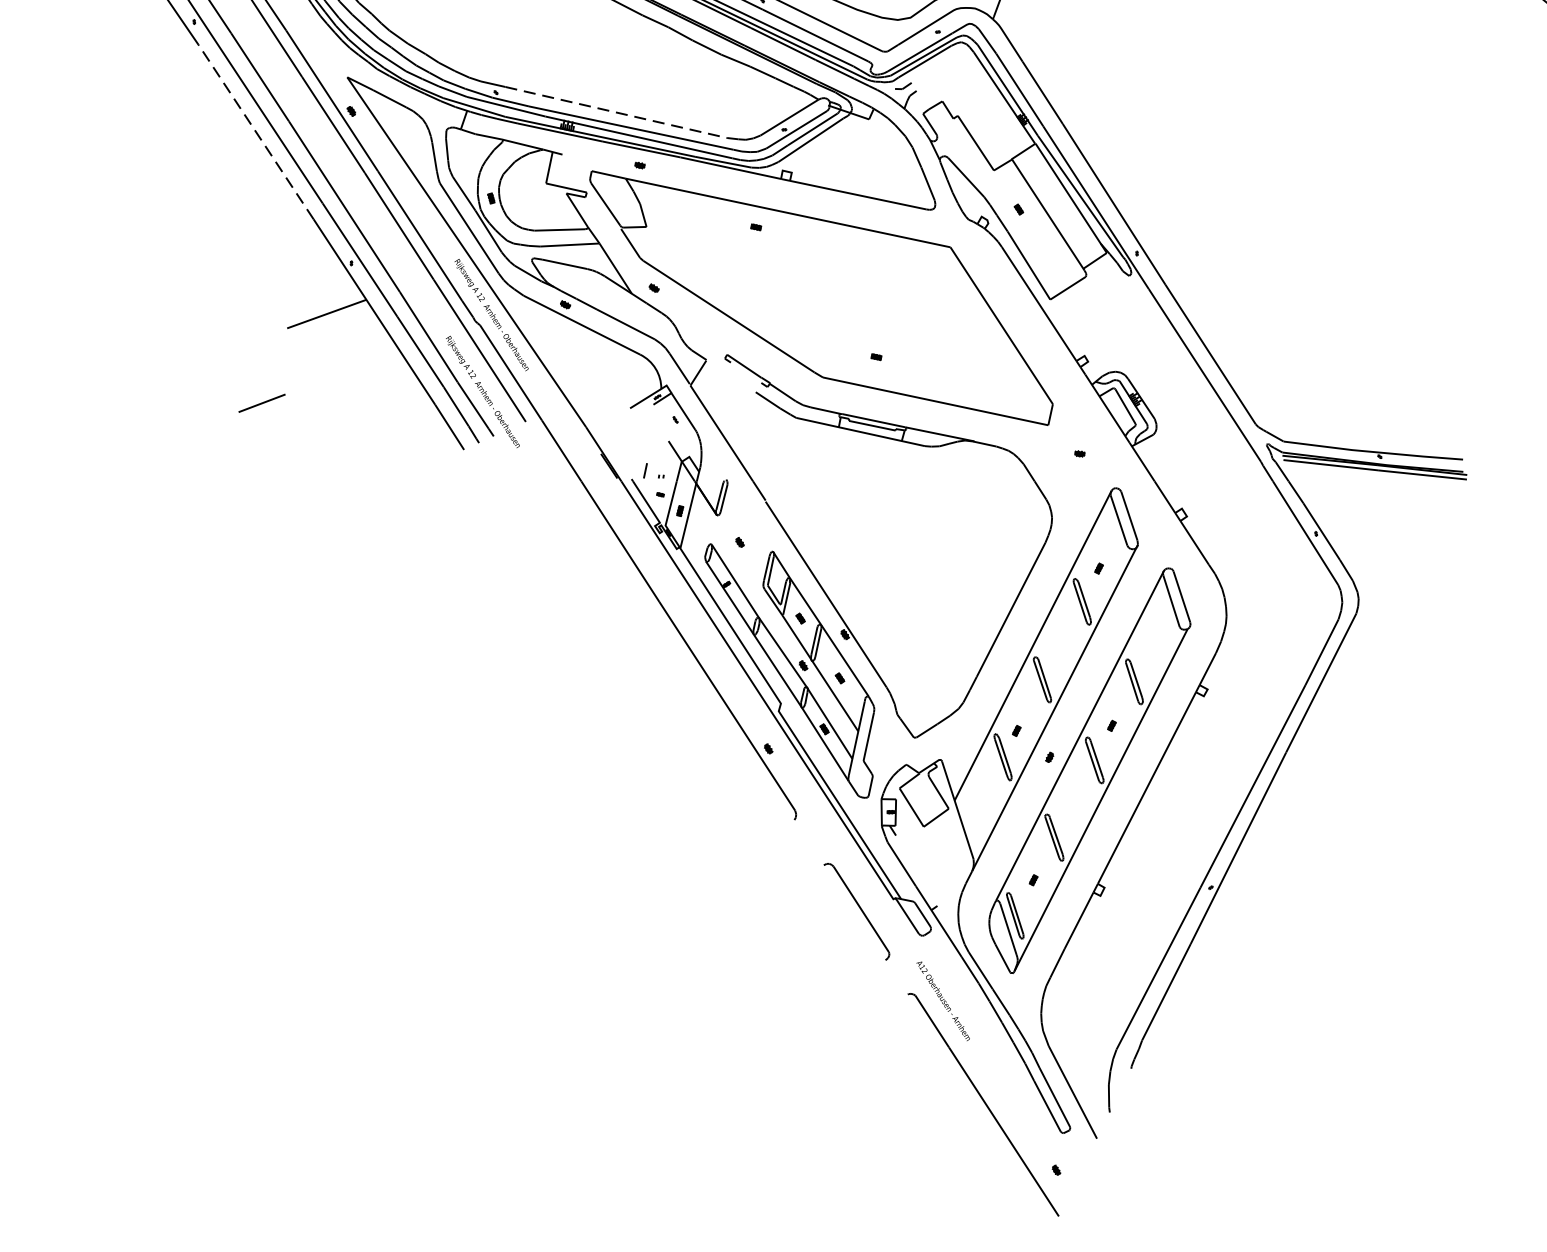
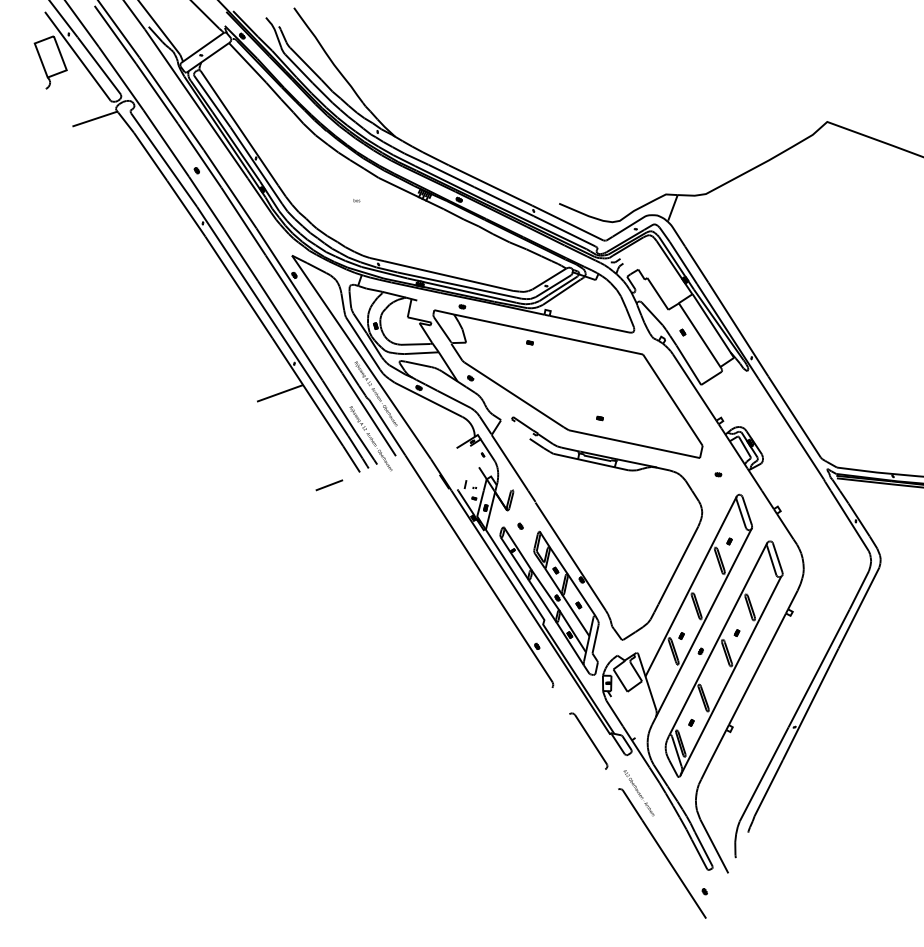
line: (617, 113) -> (449, 276), dashed -> solid
line: (255, 132) -> (238, 287), dashed -> solid
line: (262, 403) -> (329, 485), moved

